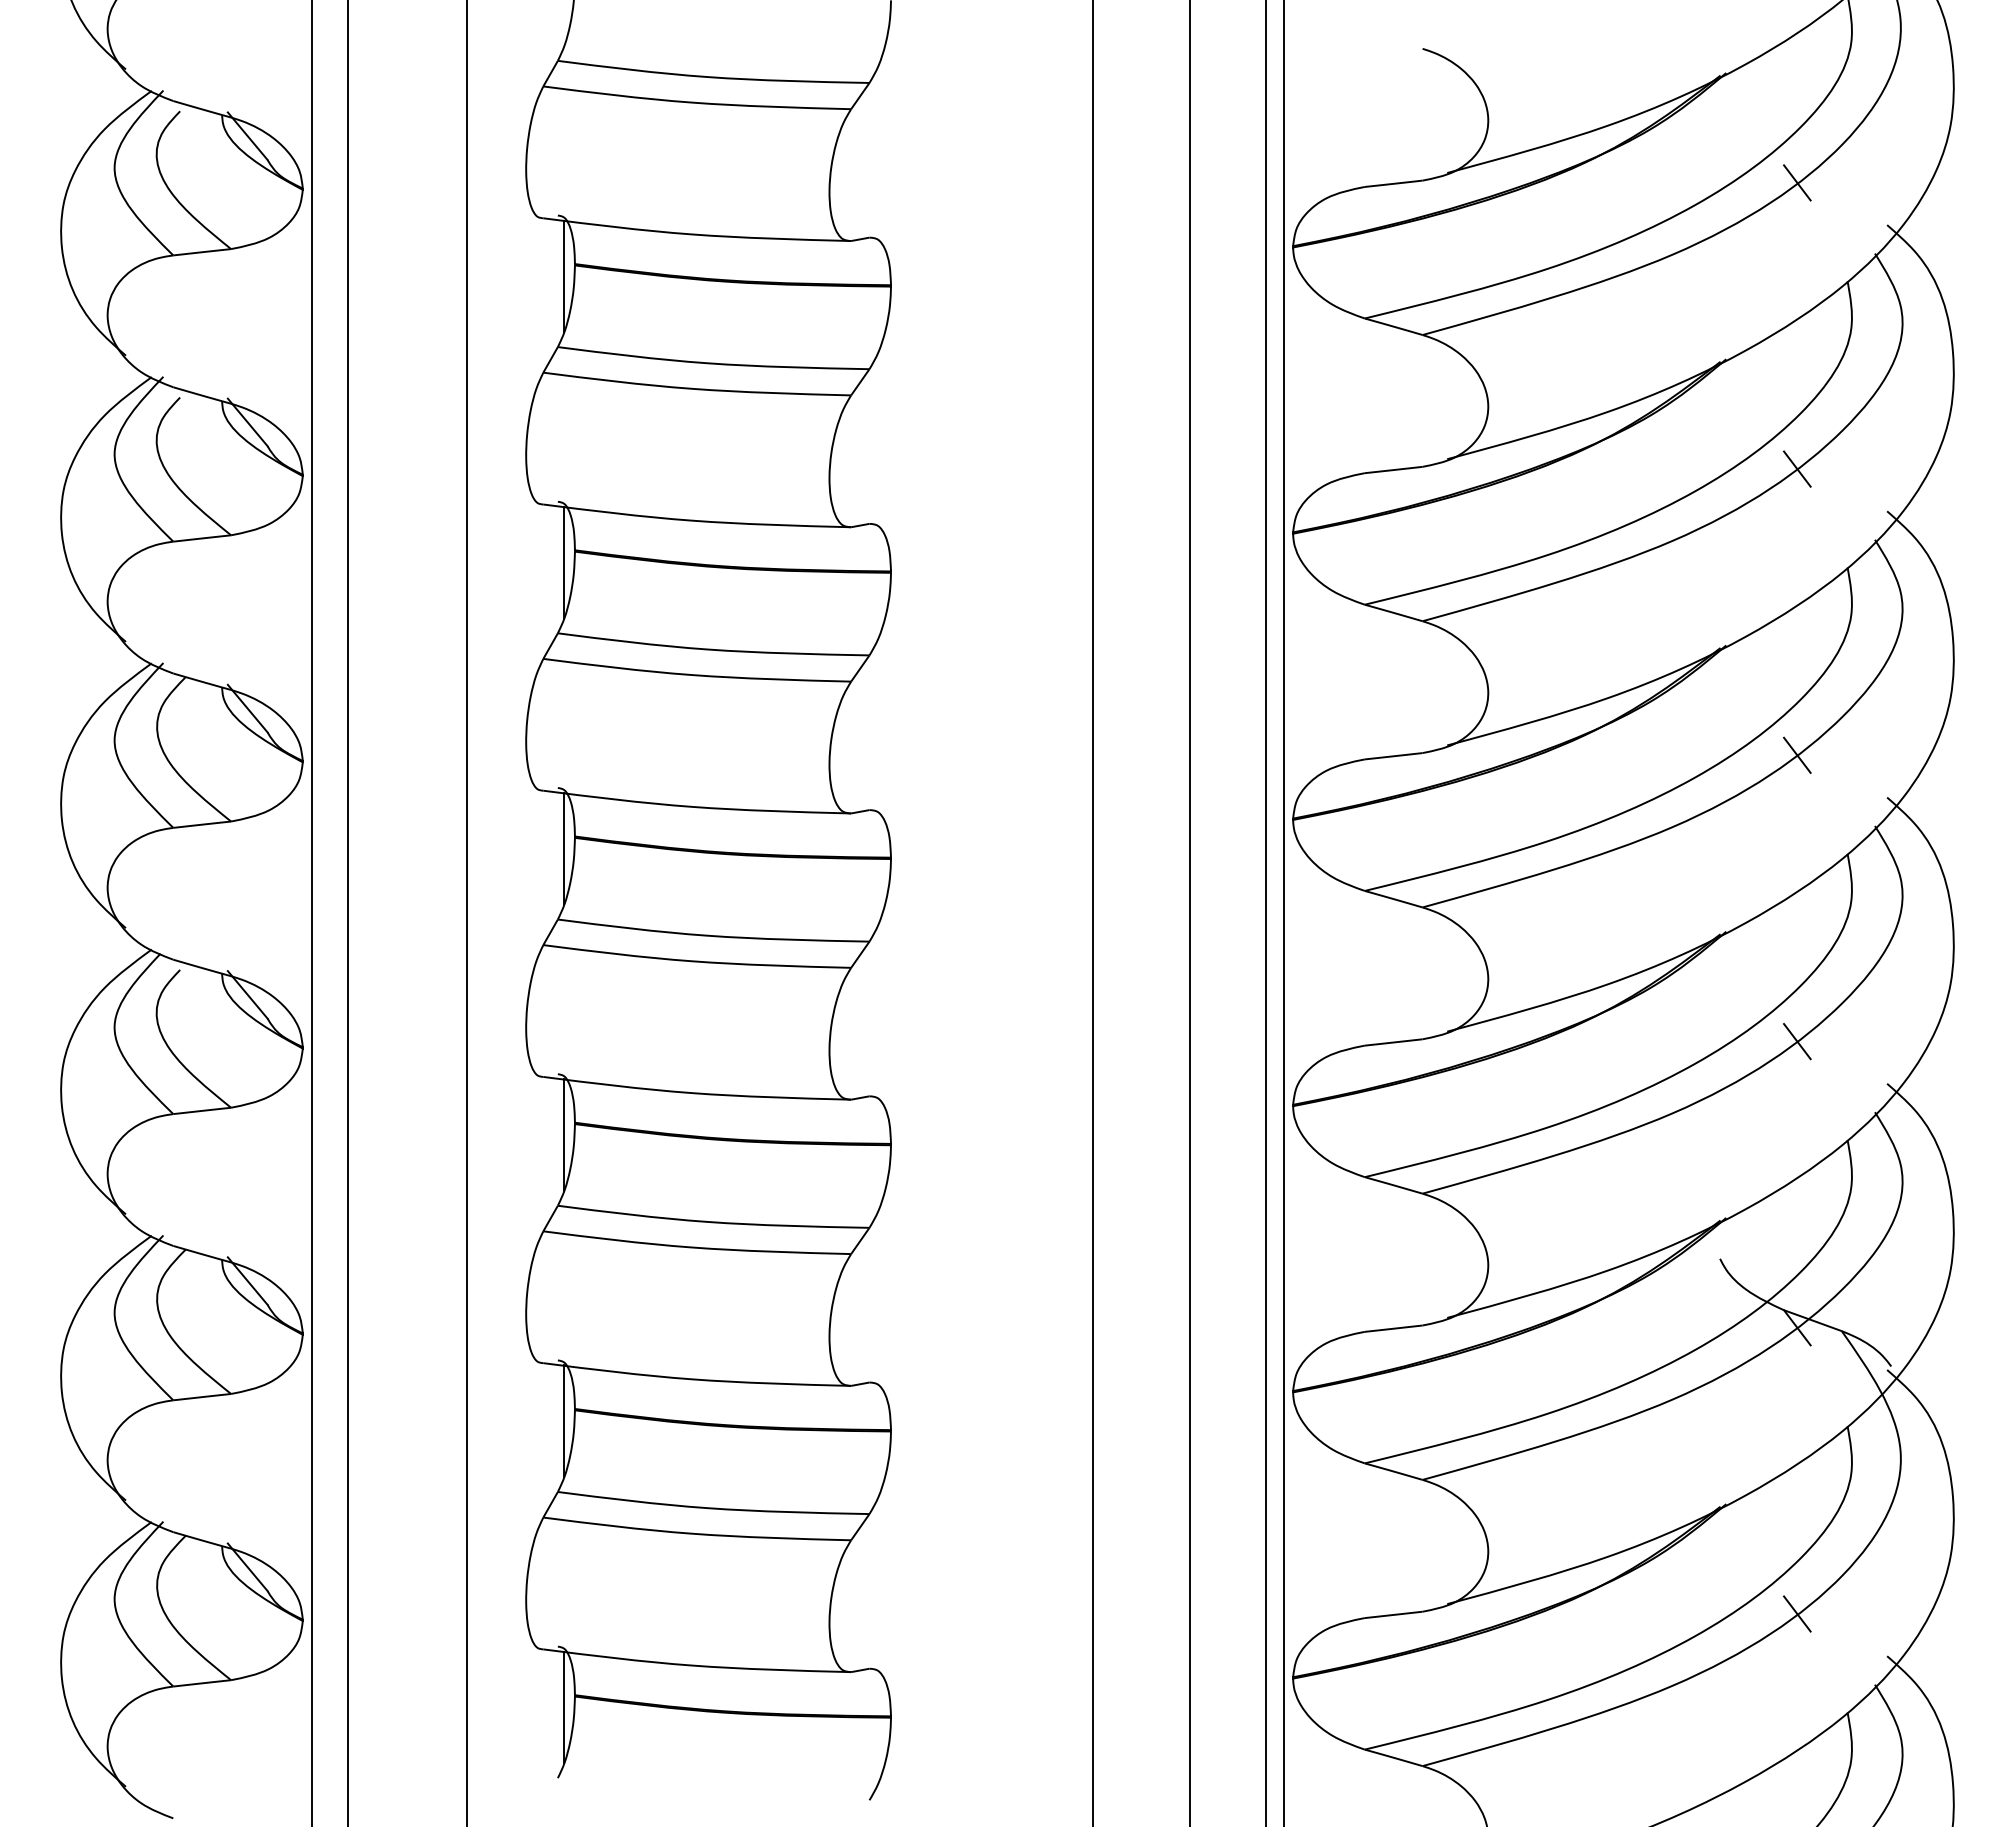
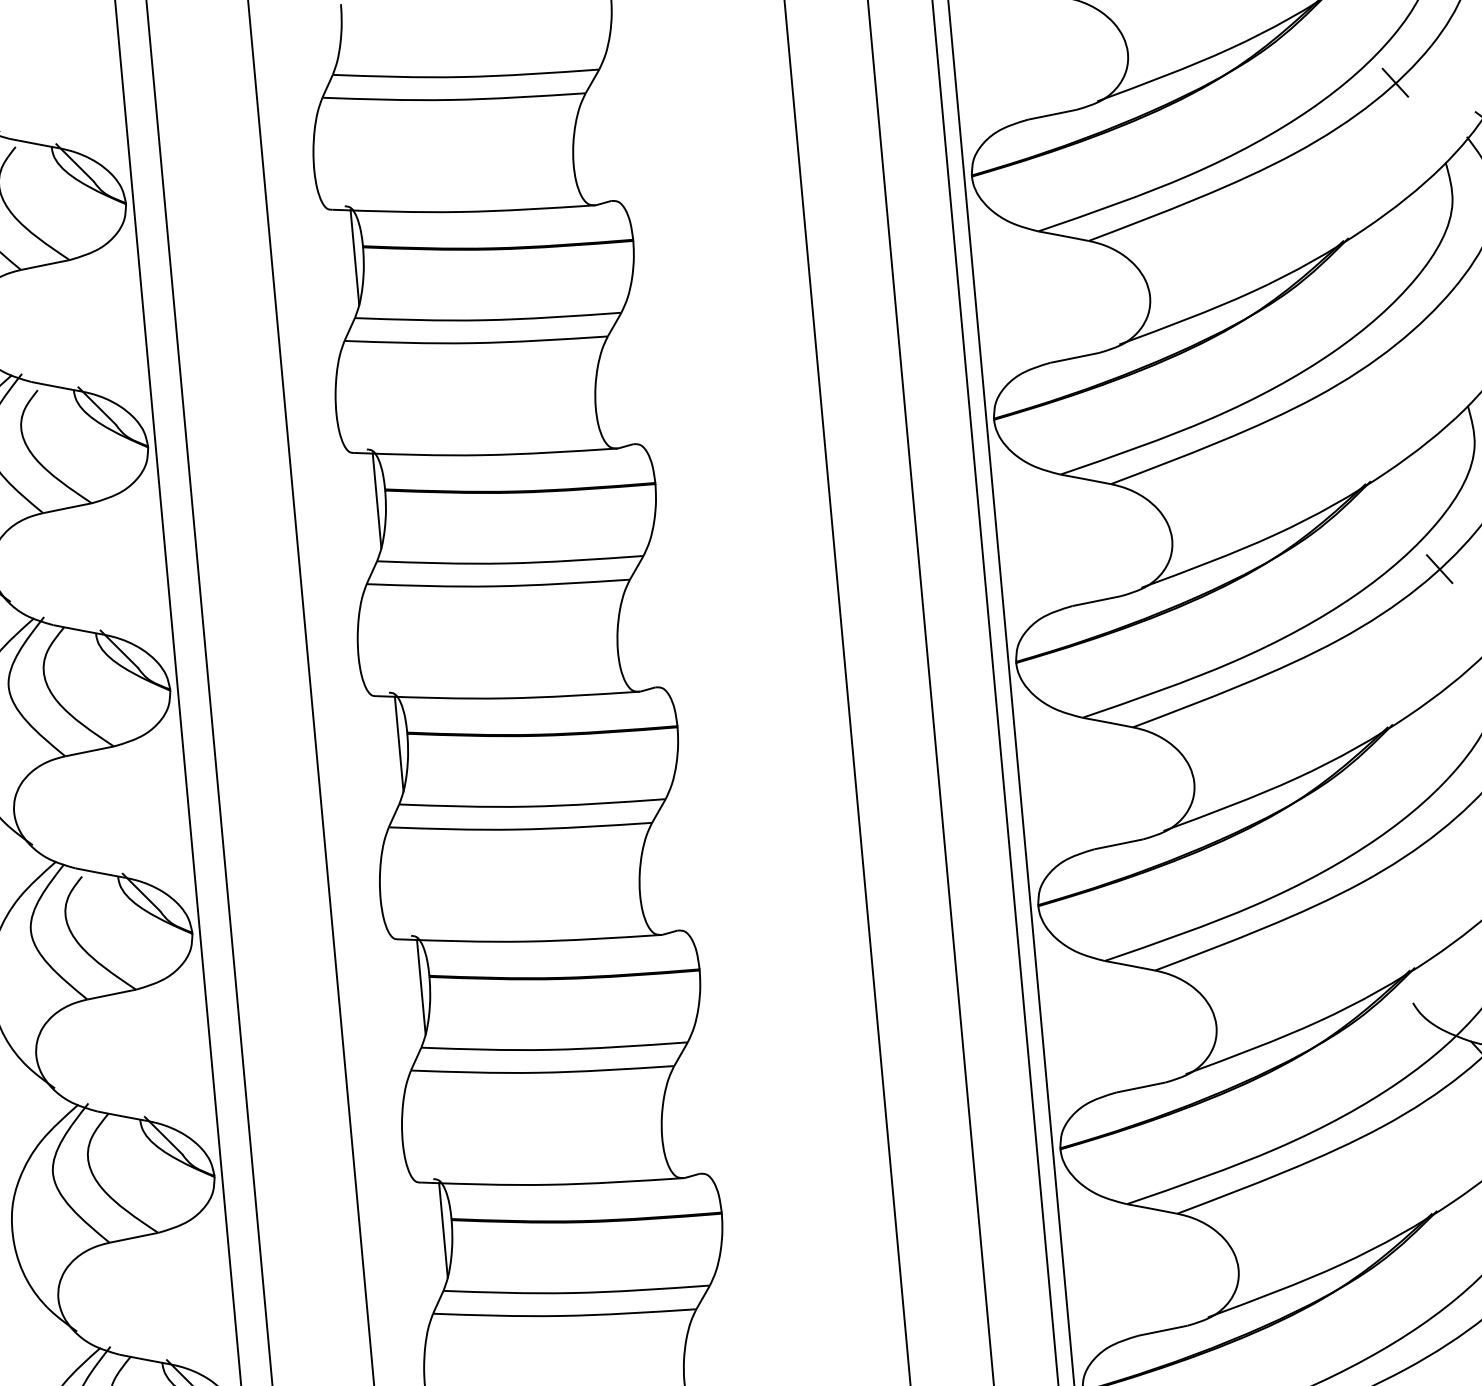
line: (1797, 468) -> (1417, 325), removed
line: (1797, 1041) -> (1461, 812), removed

